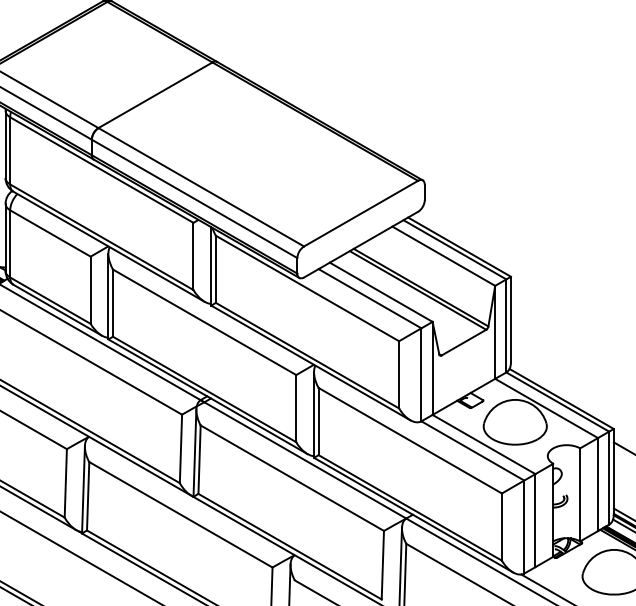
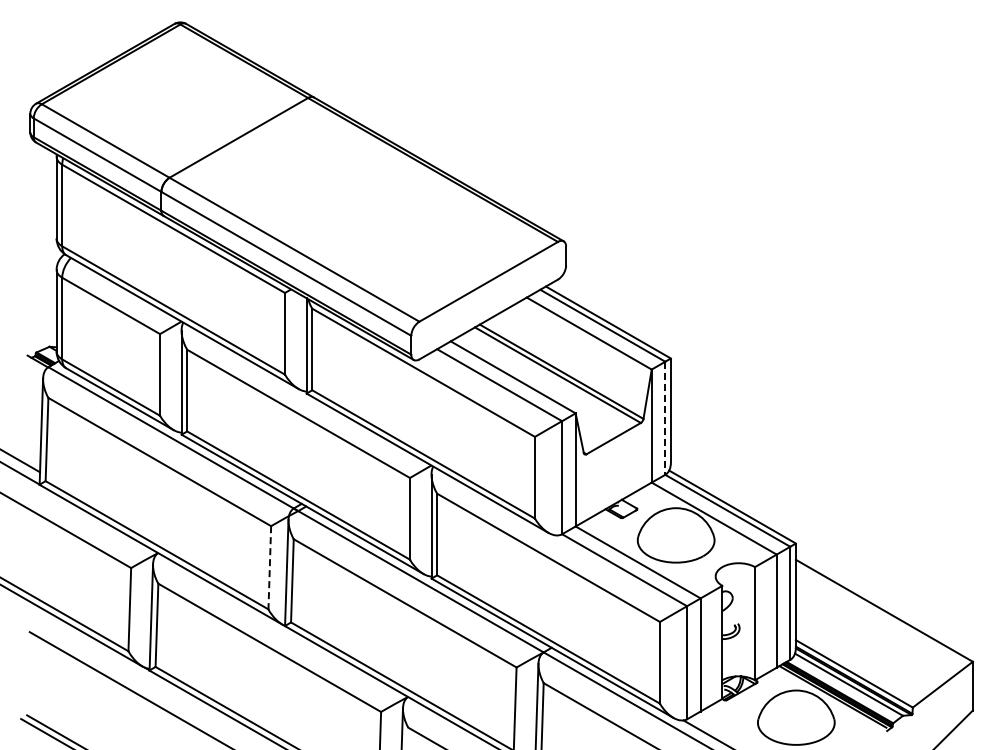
line: (506, 326) -> (665, 418), solid -> dashed
line: (180, 448) -> (269, 567), solid -> dashed

